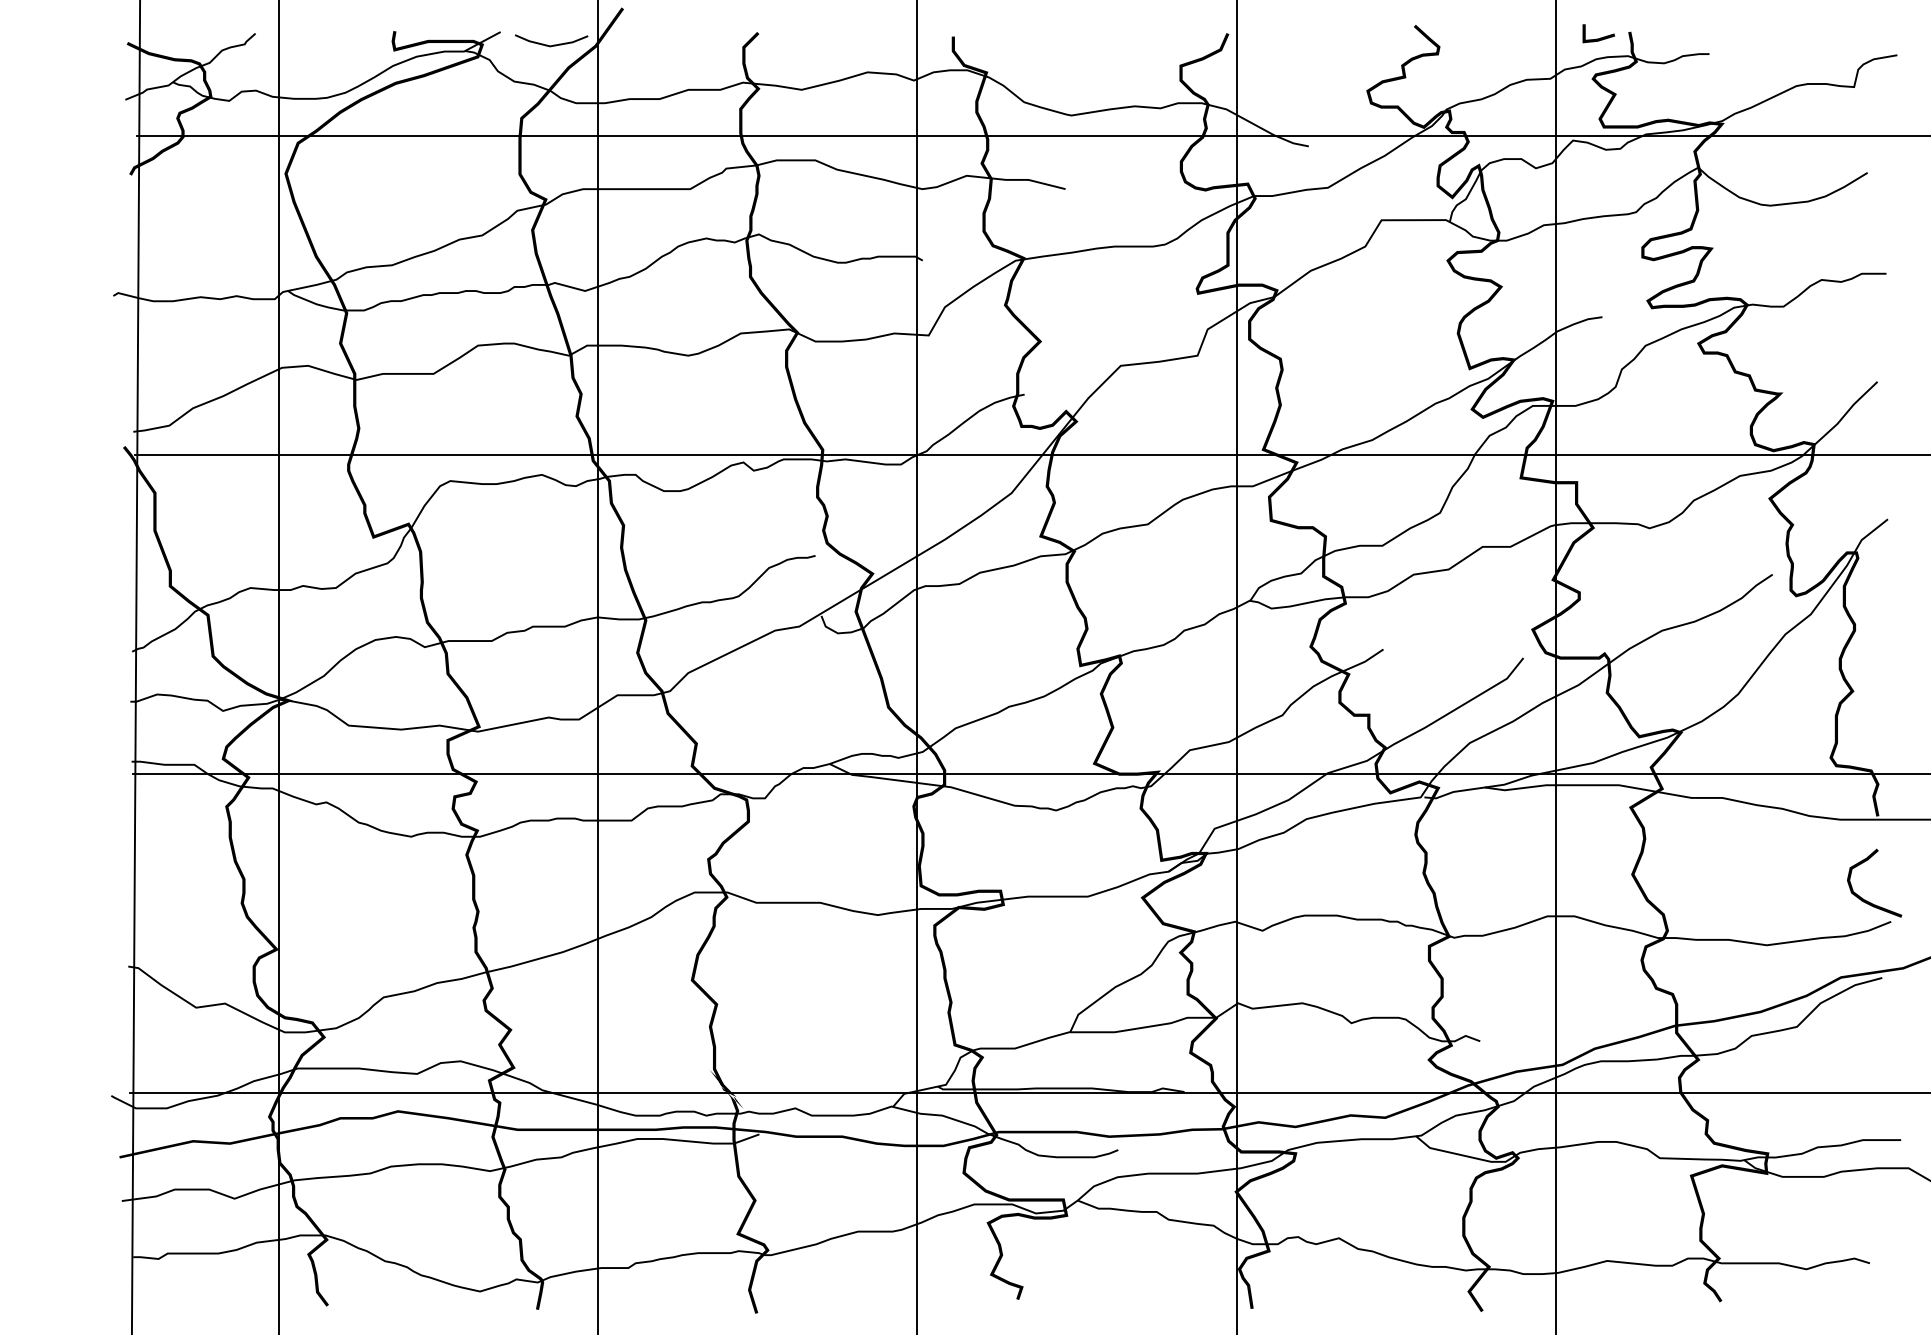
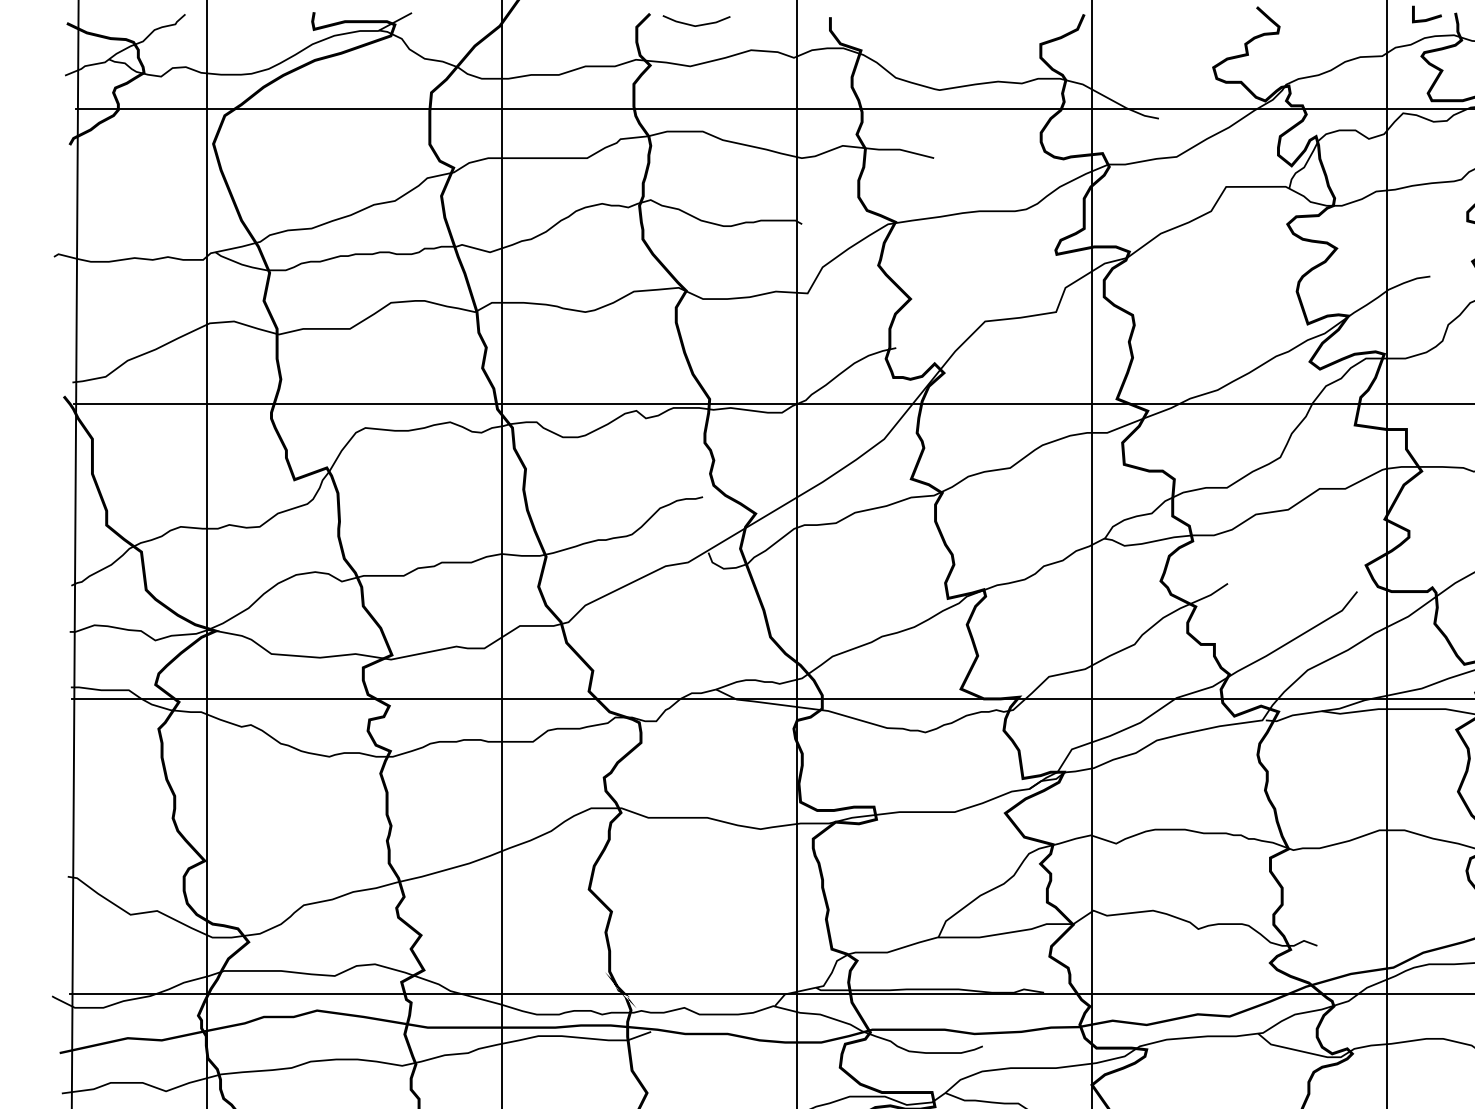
line: (553, 44) -> (698, 24), moved

